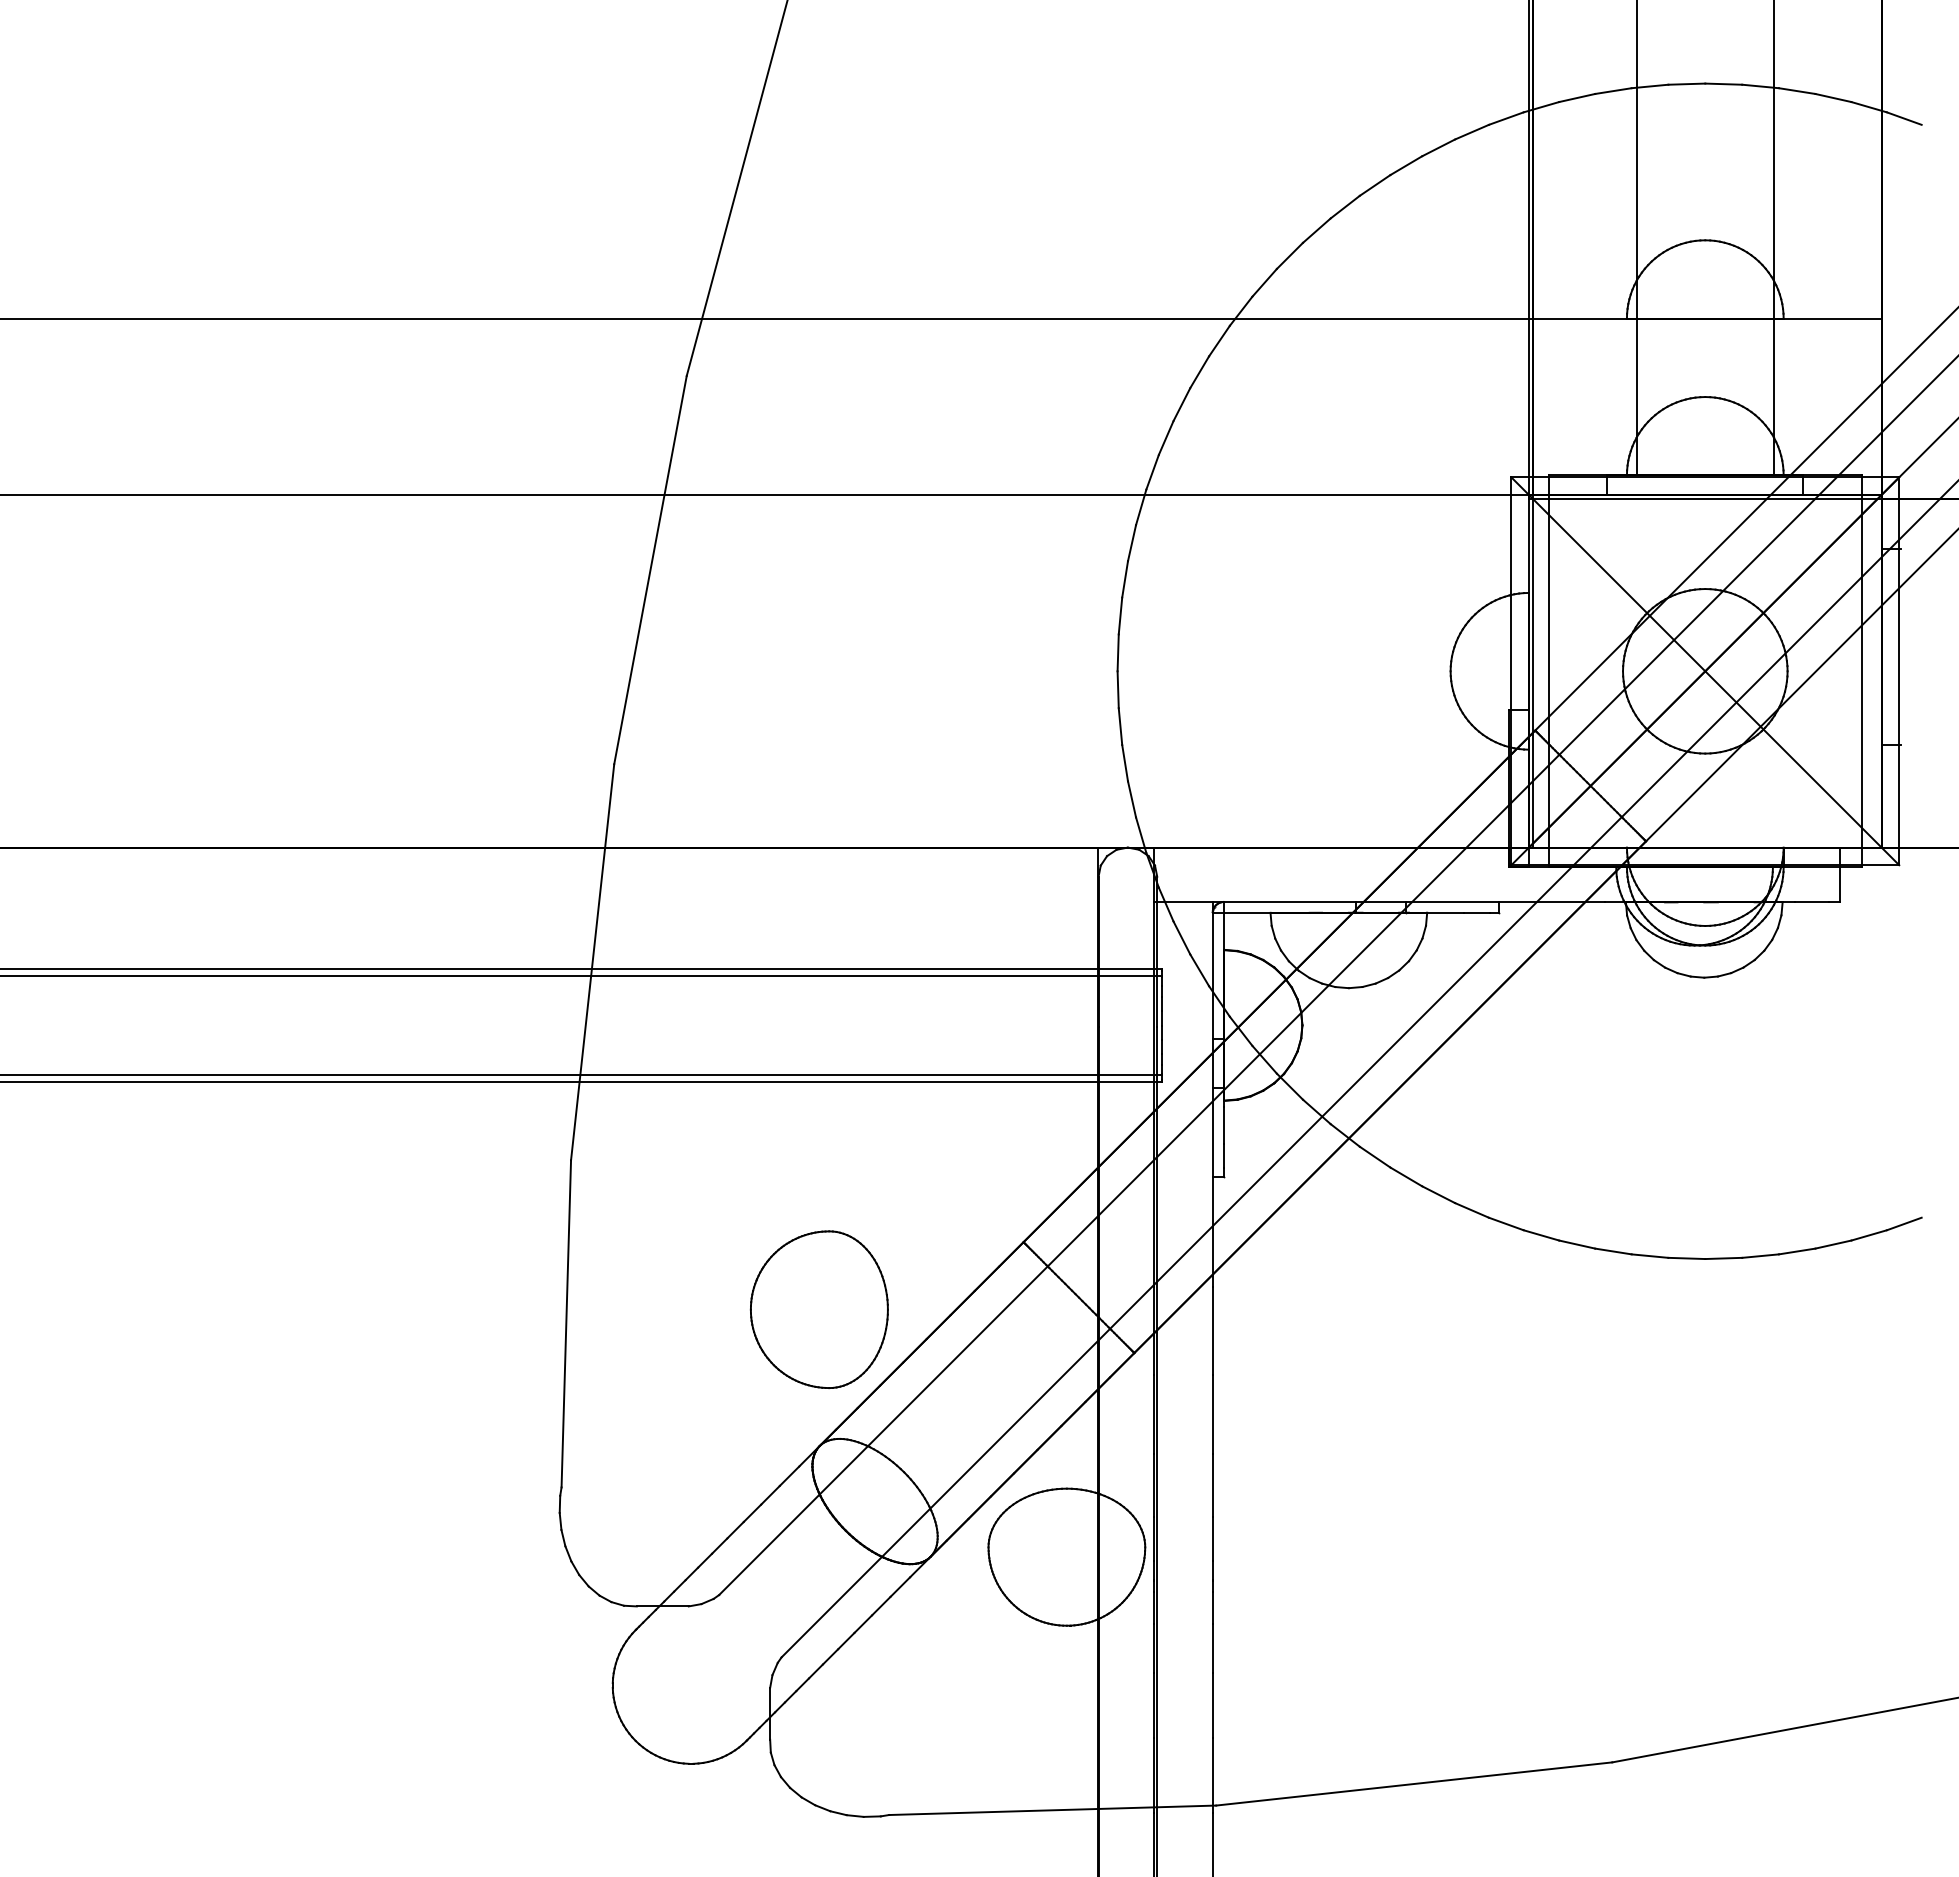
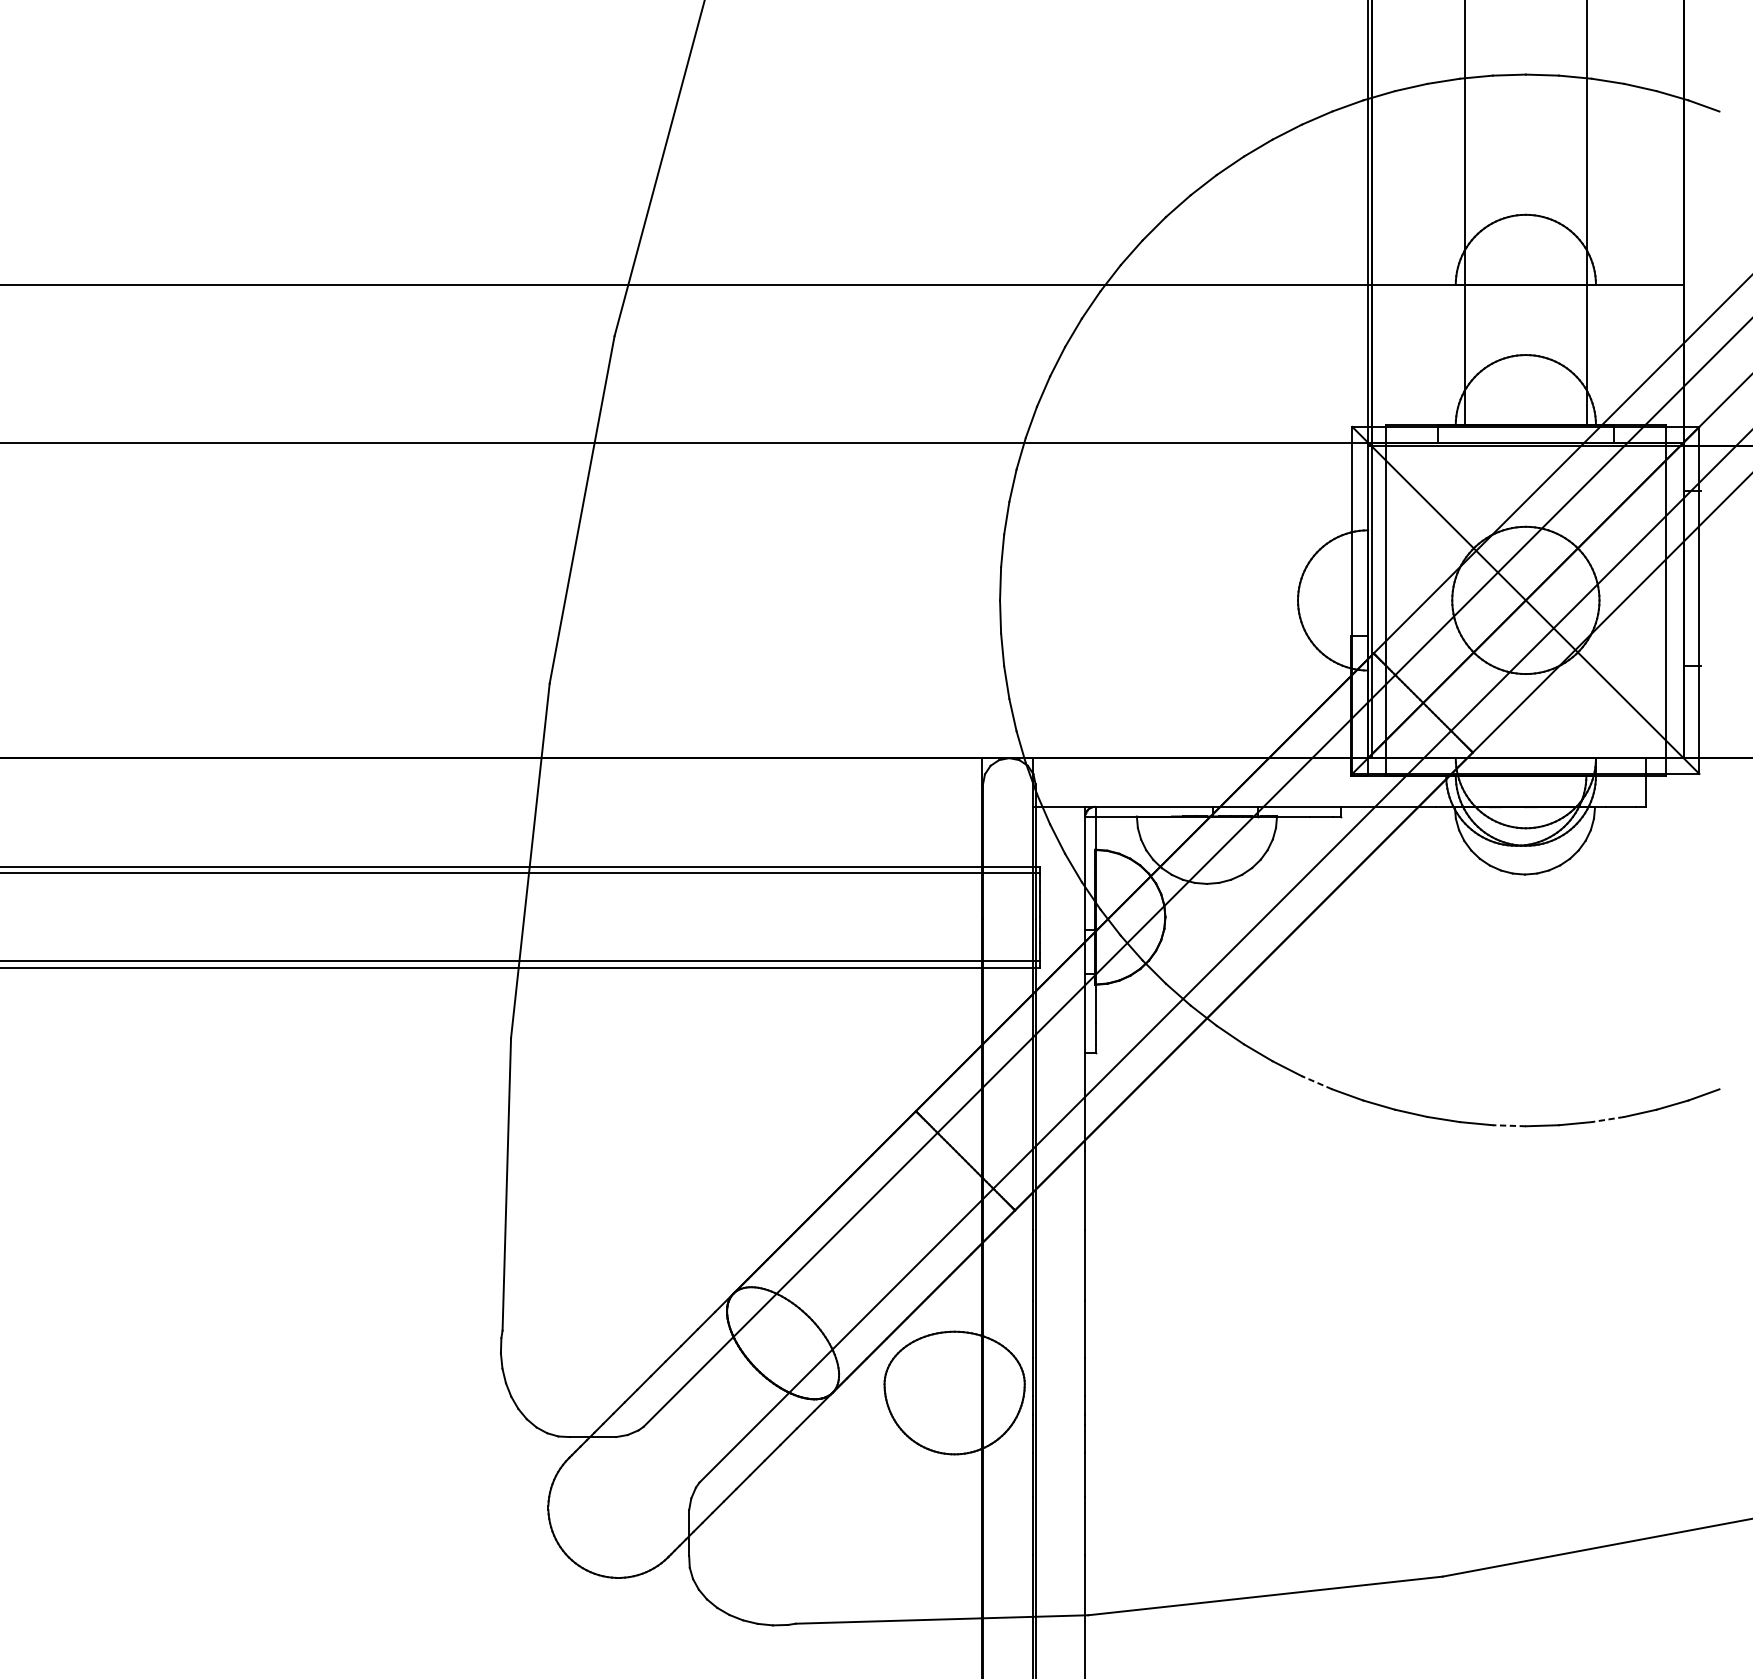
line: (1471, 1210) -> (1316, 1082), solid -> dashed
line: (1796, 1251) -> (1607, 1119), solid -> dashed
line: (1686, 1258) -> (1509, 1125), solid -> dashed
part: (818, 1309) -> (732, 1171), removed

